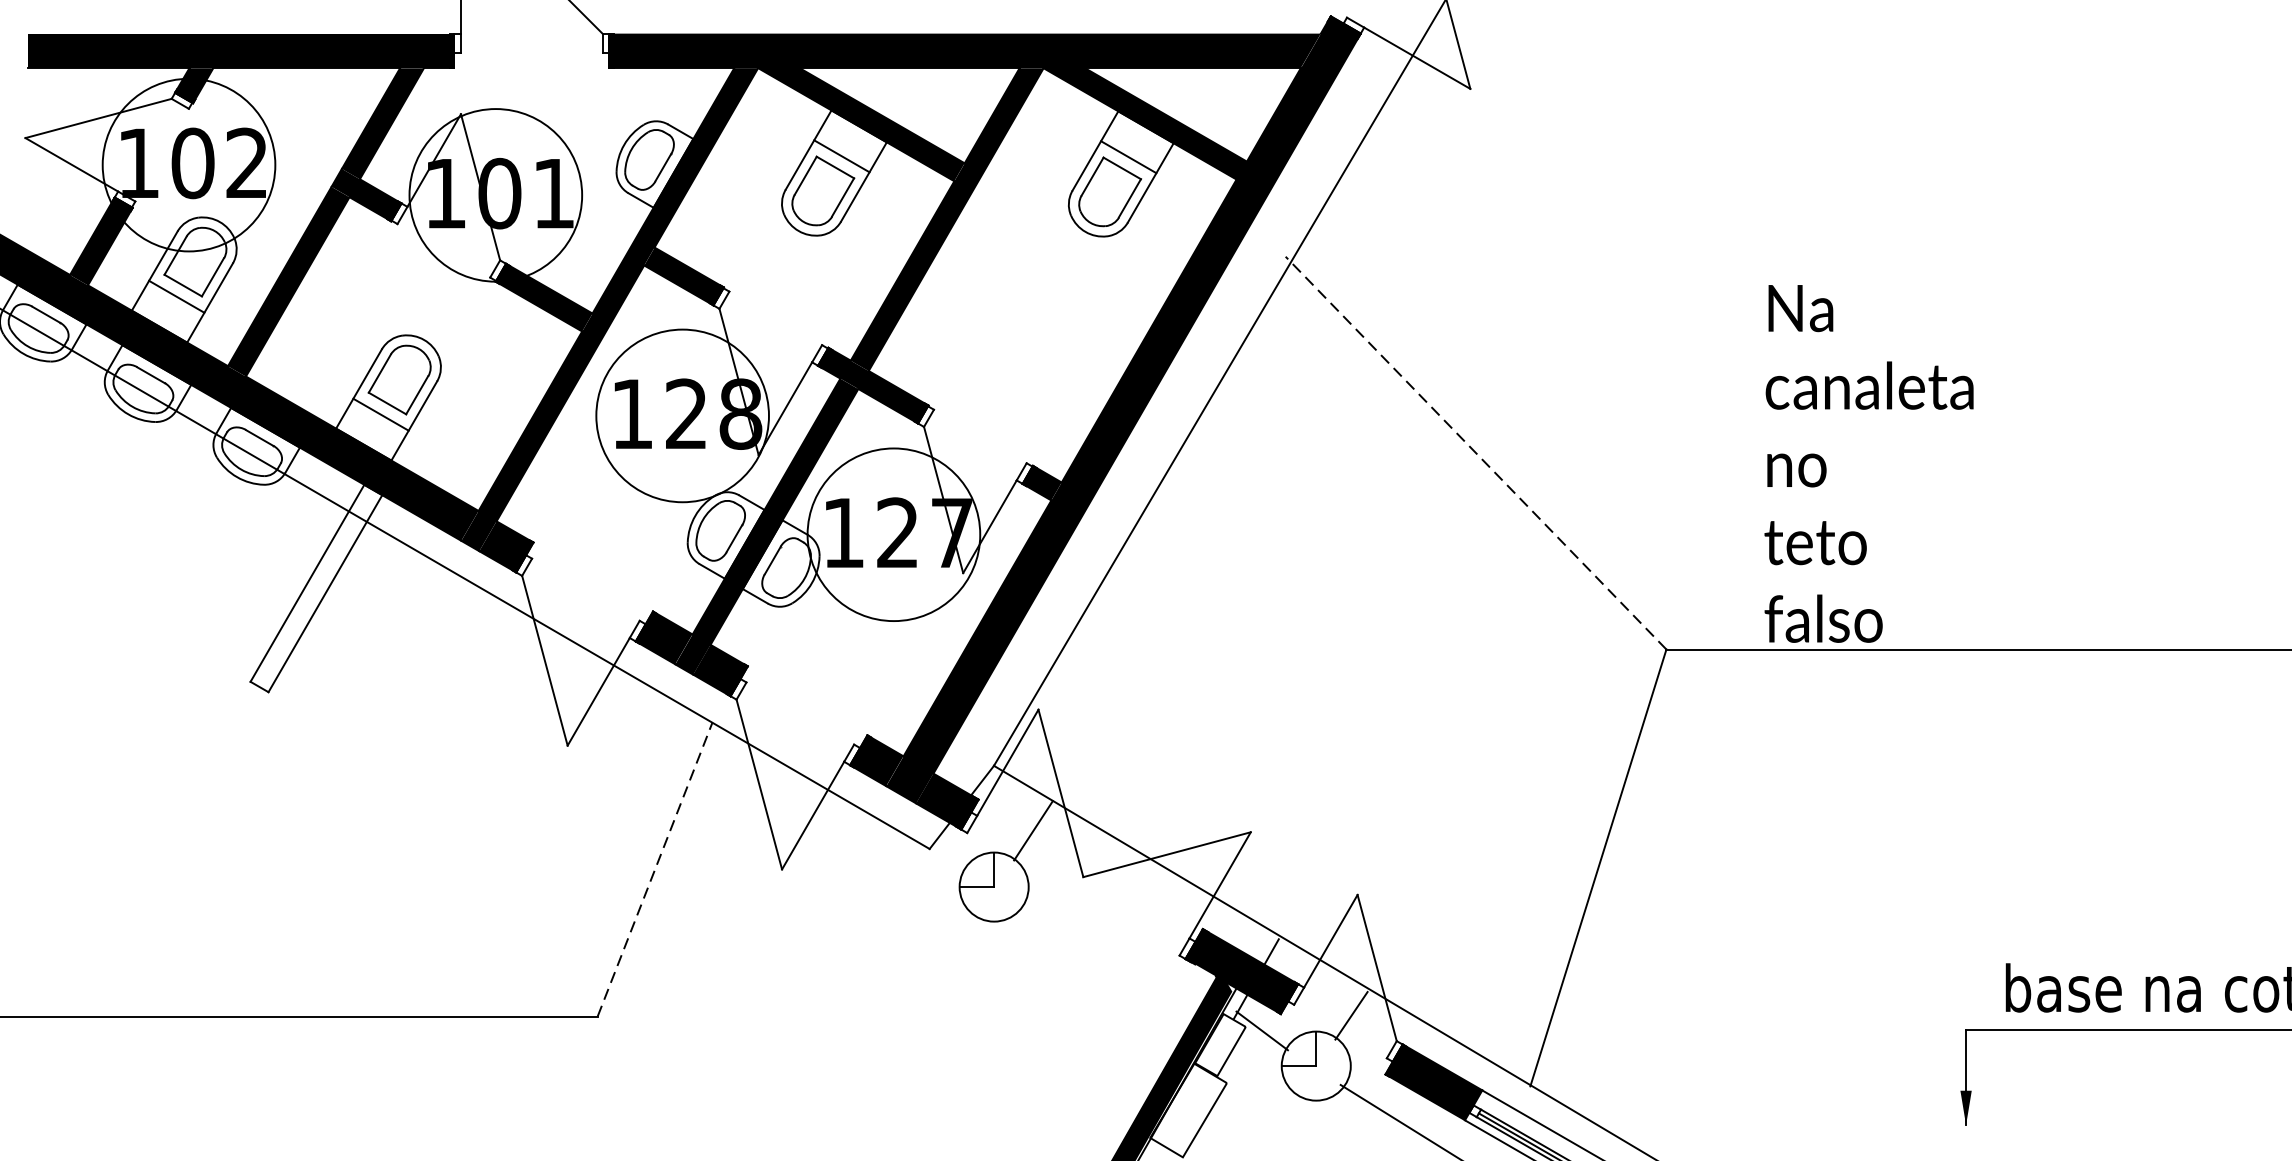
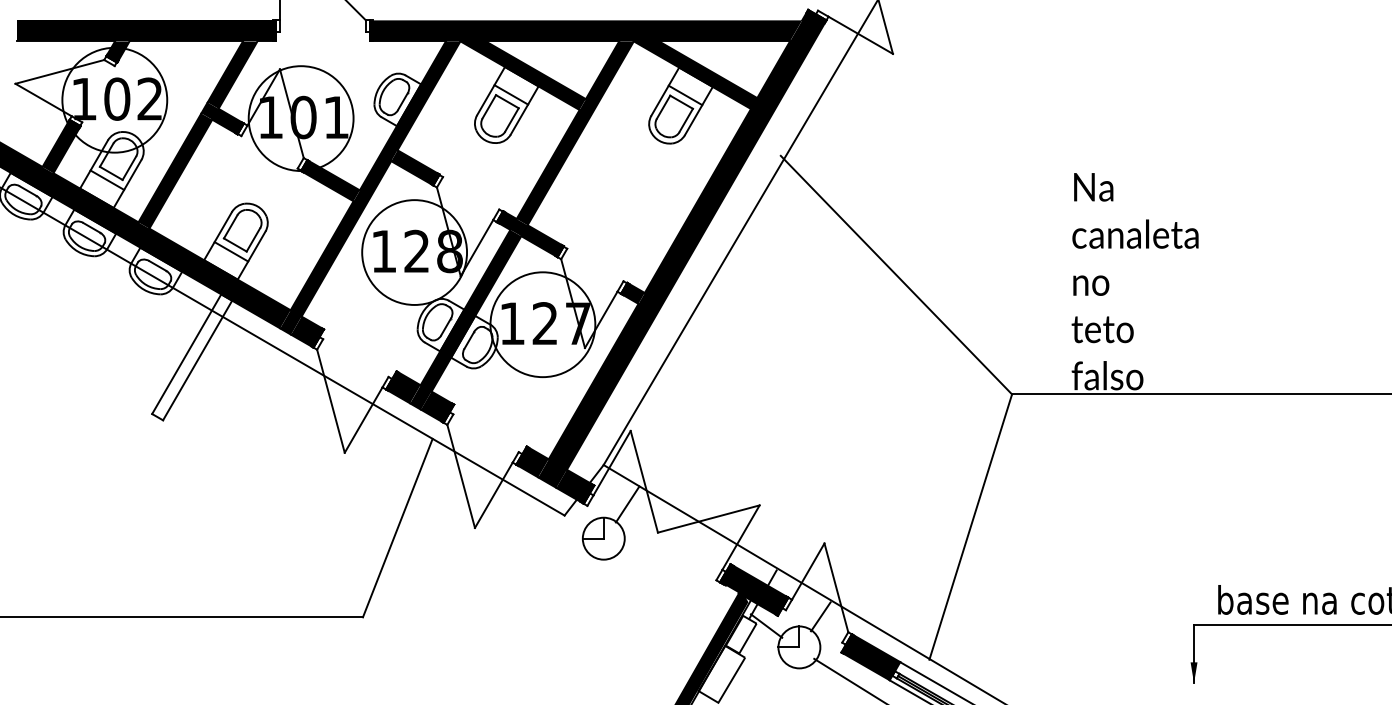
line: (1476, 452) -> (896, 274), dashed -> solid
line: (654, 870) -> (397, 528), dashed -> solid

